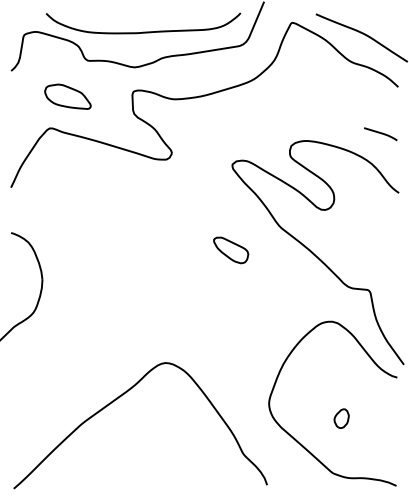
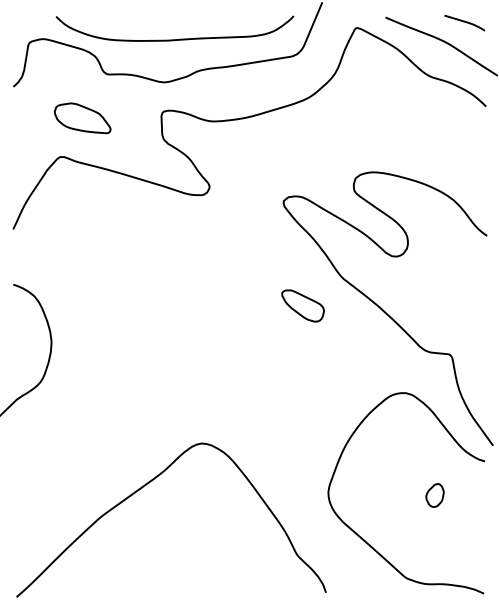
curve: (380, 133) -> (464, 22), moved
part: (230, 250) -> (302, 305), moved
part: (341, 418) -> (434, 495), moved

